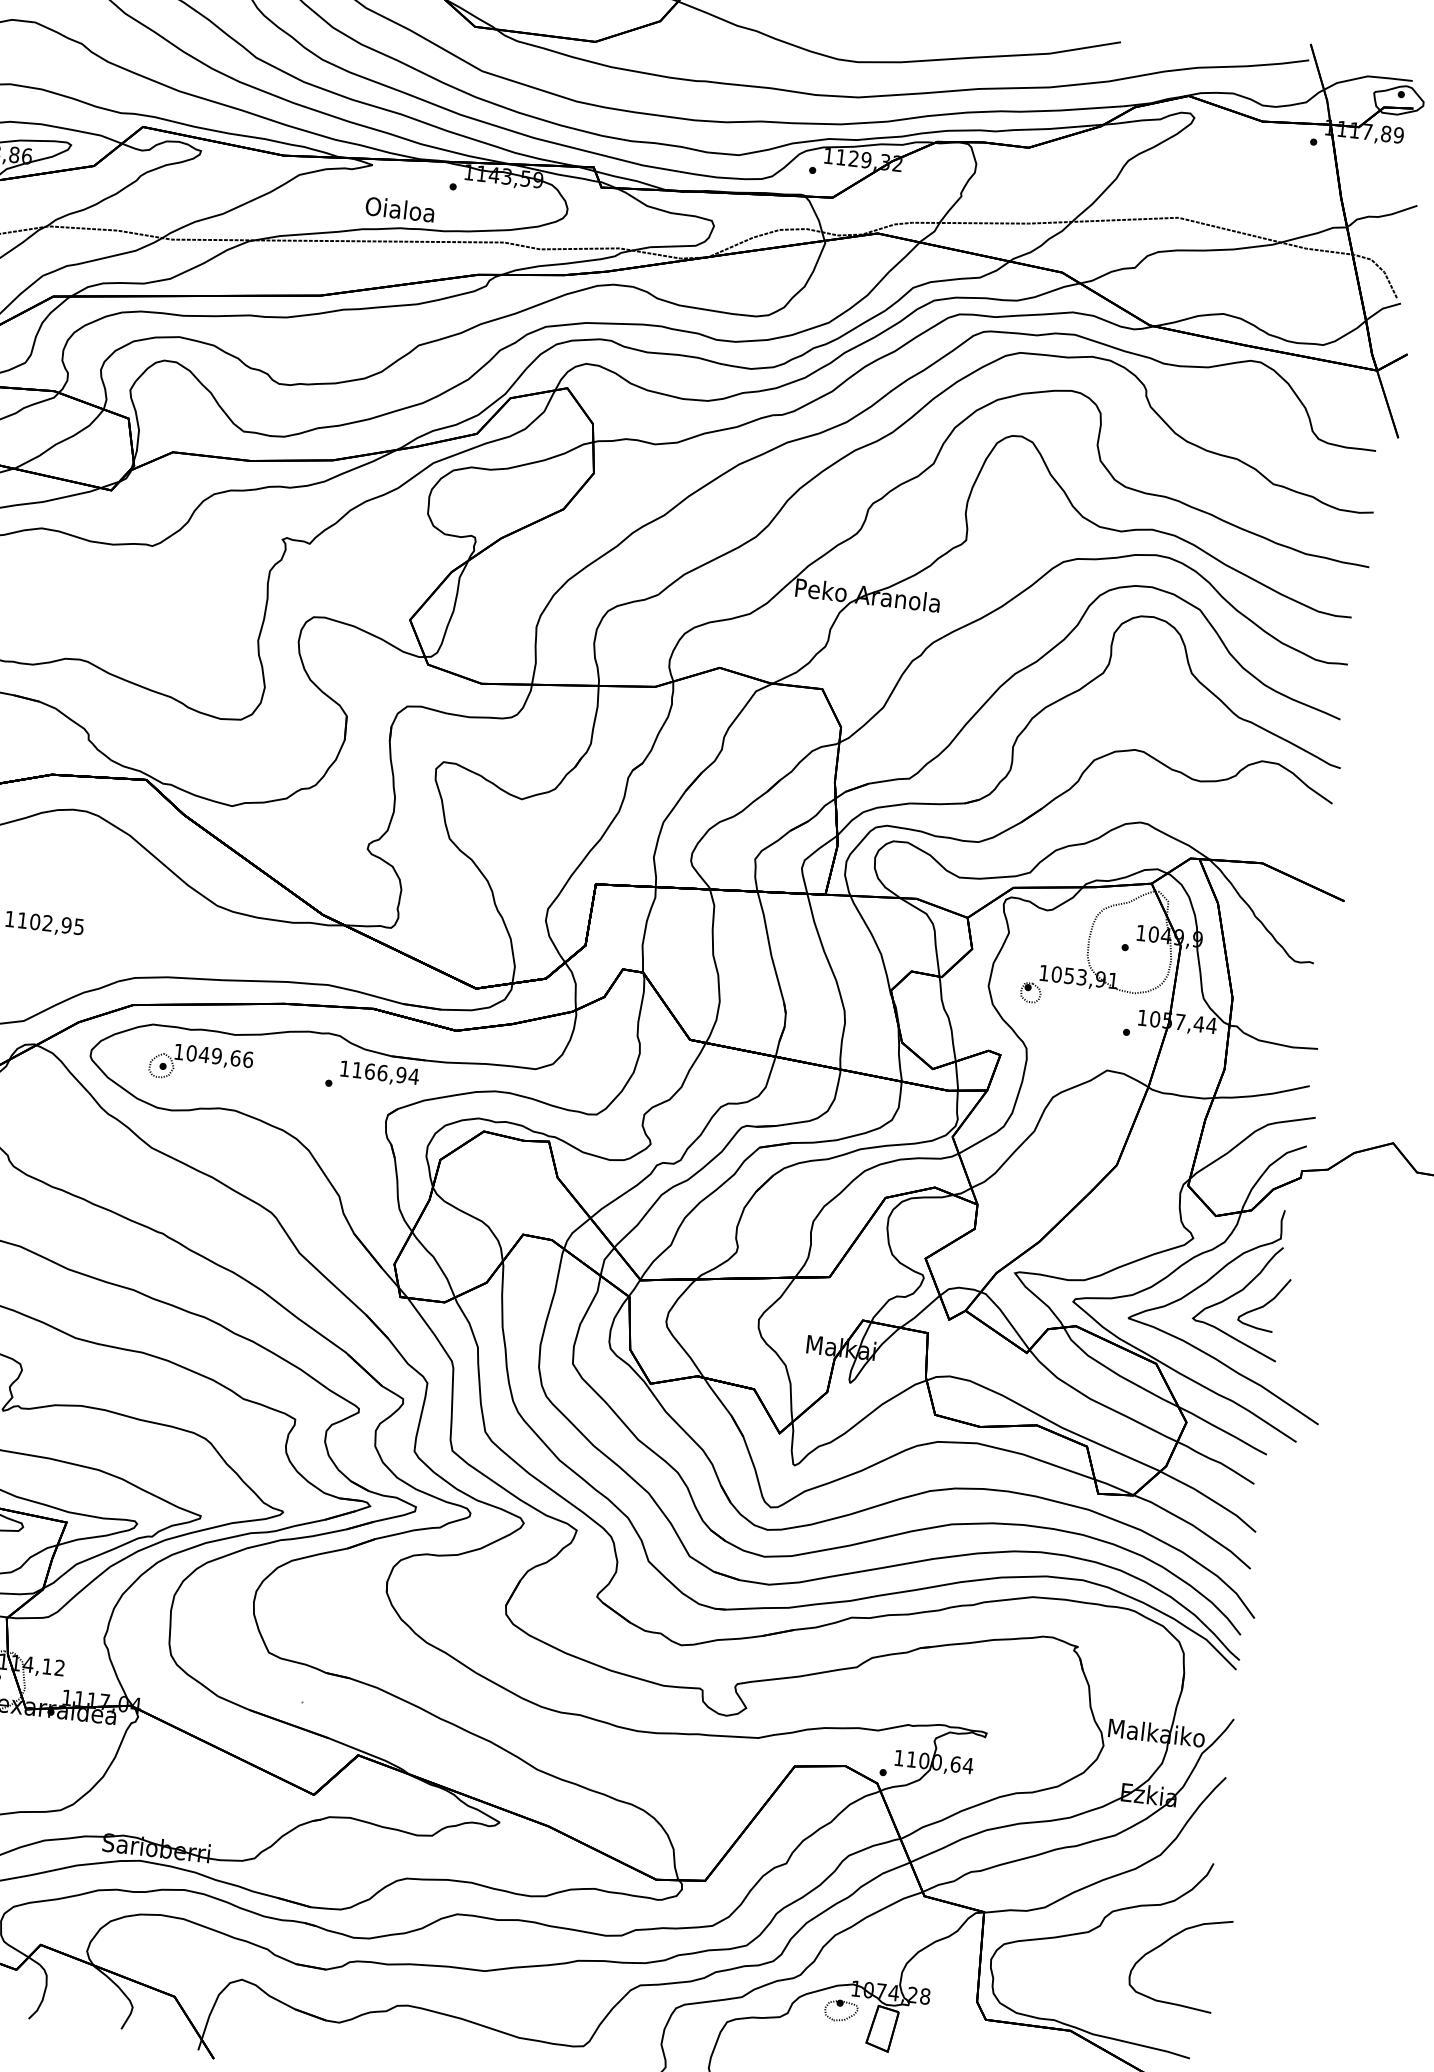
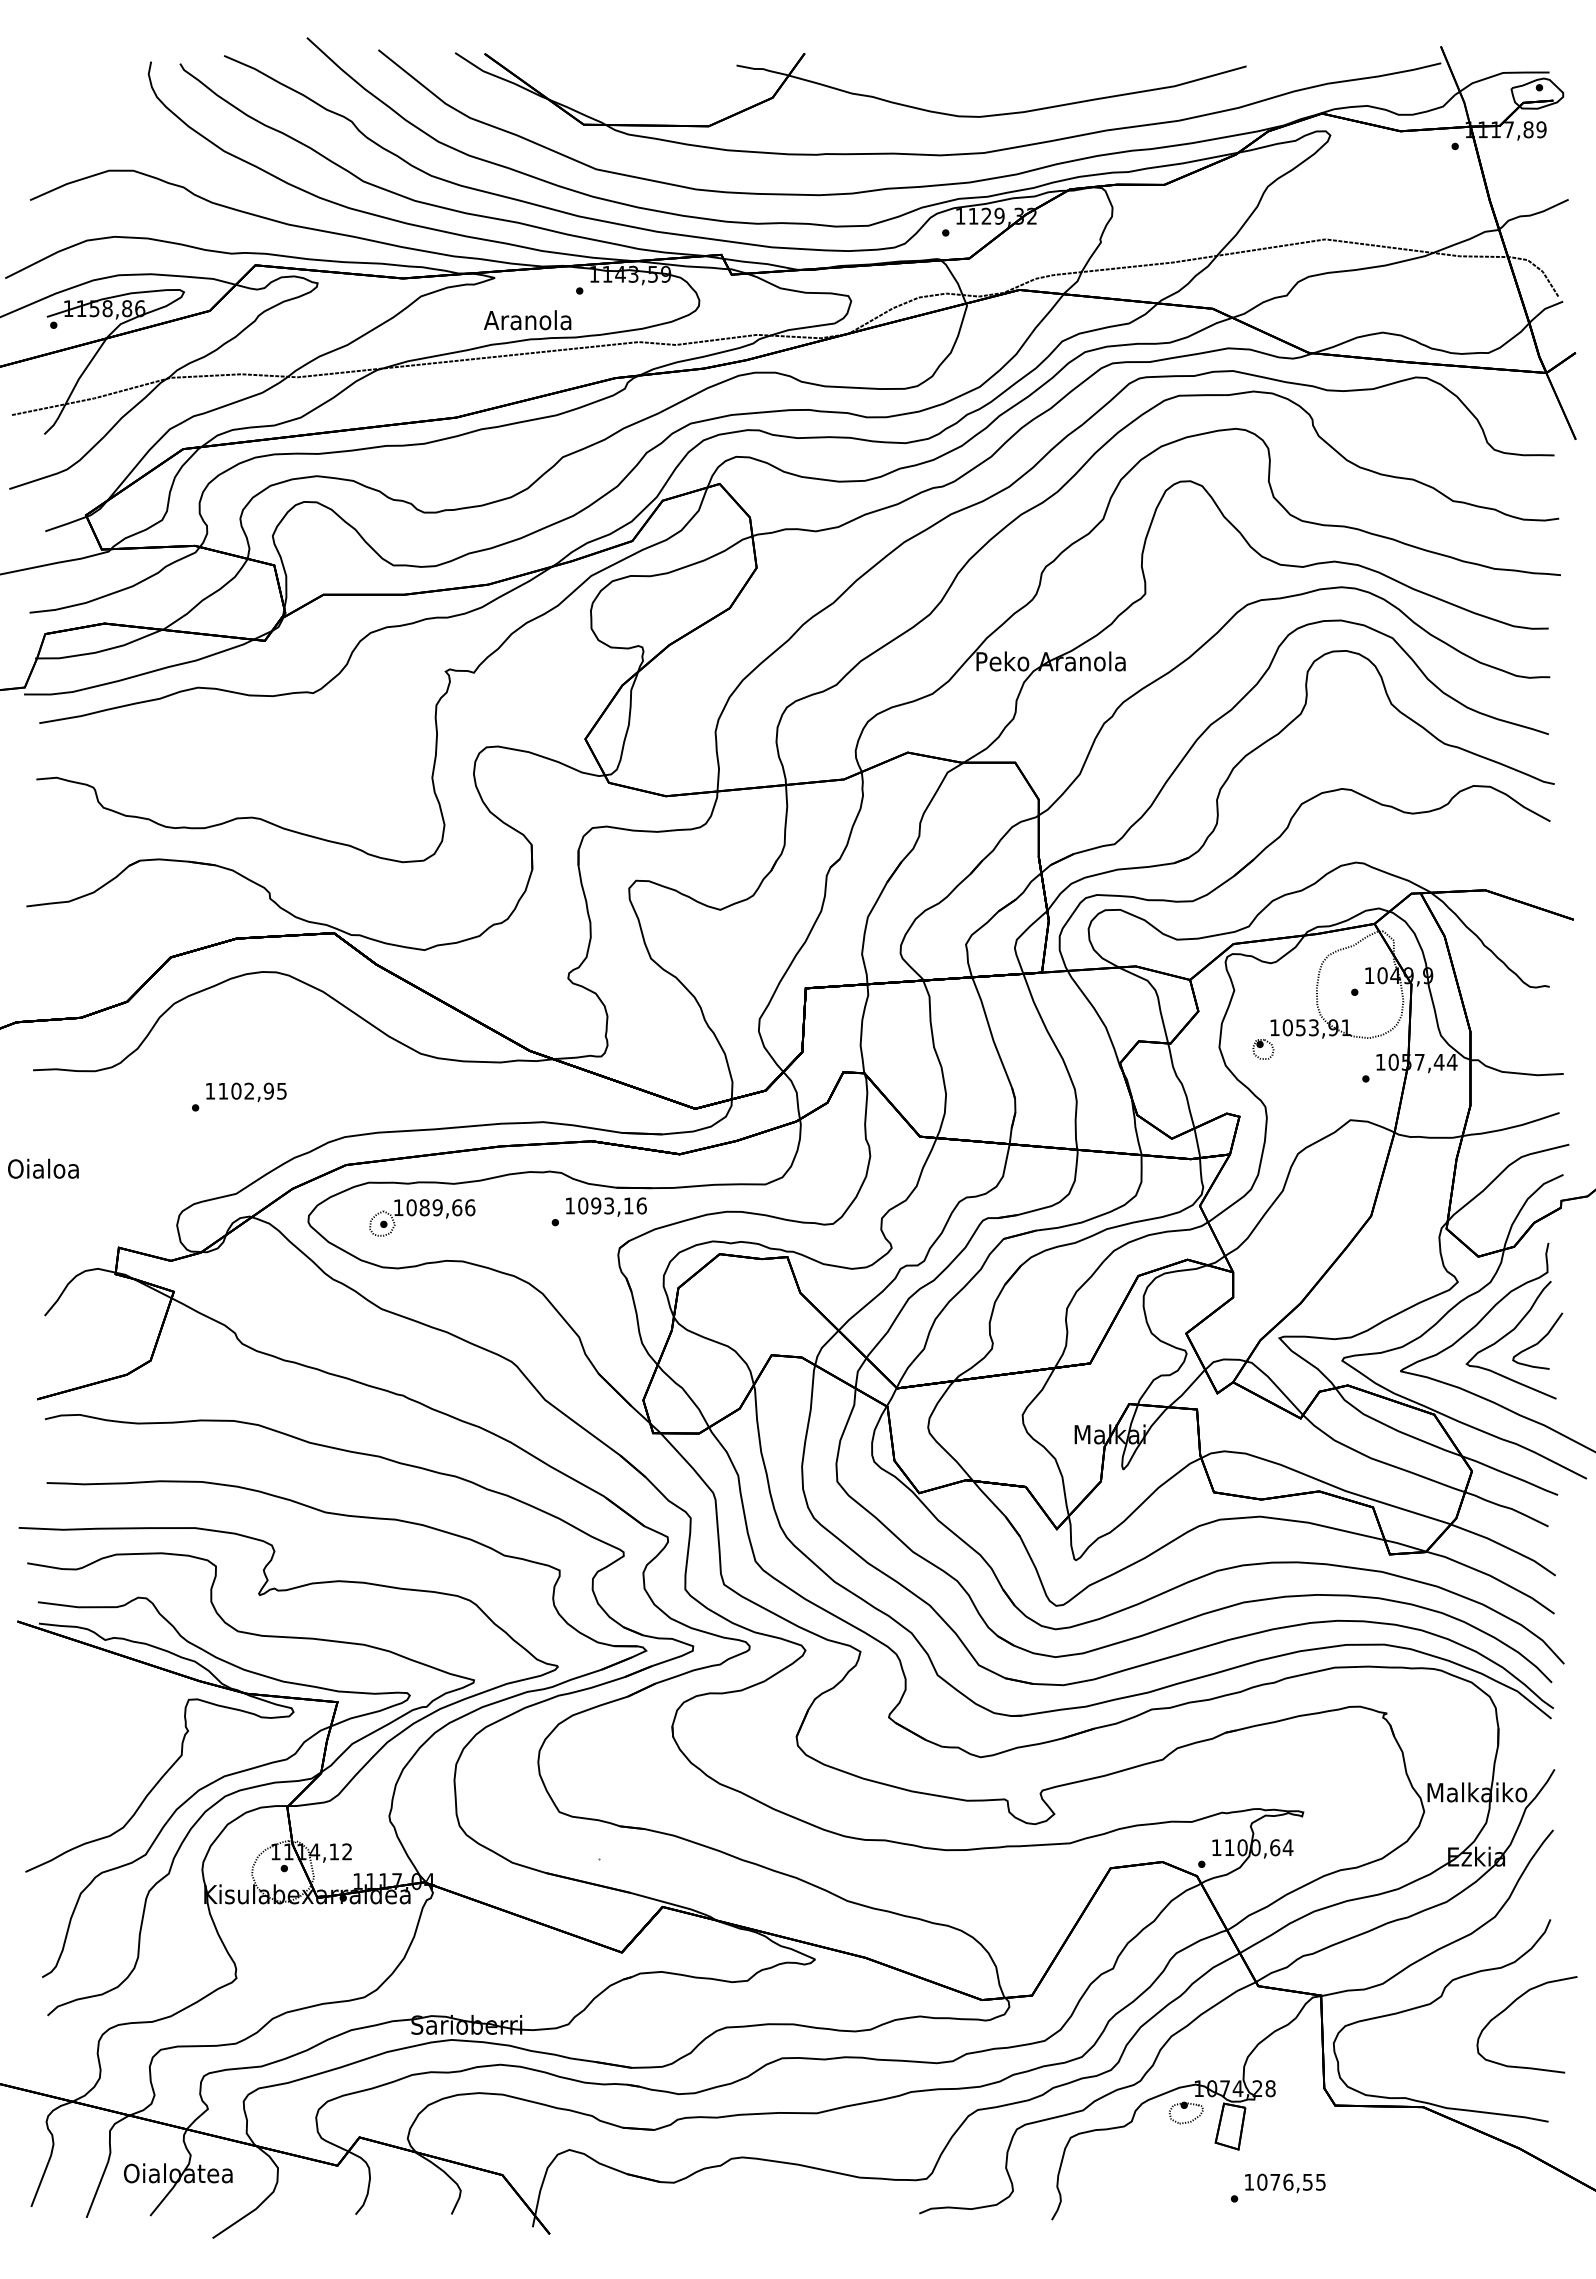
text: (399, 209) -> (527, 320), Oialoa -> Aranola
text: (204, 1054) -> (424, 1207), 1049,66 -> 1089,66
text: (385, 1072) -> (612, 1205), 1166,94 -> 1093,16

